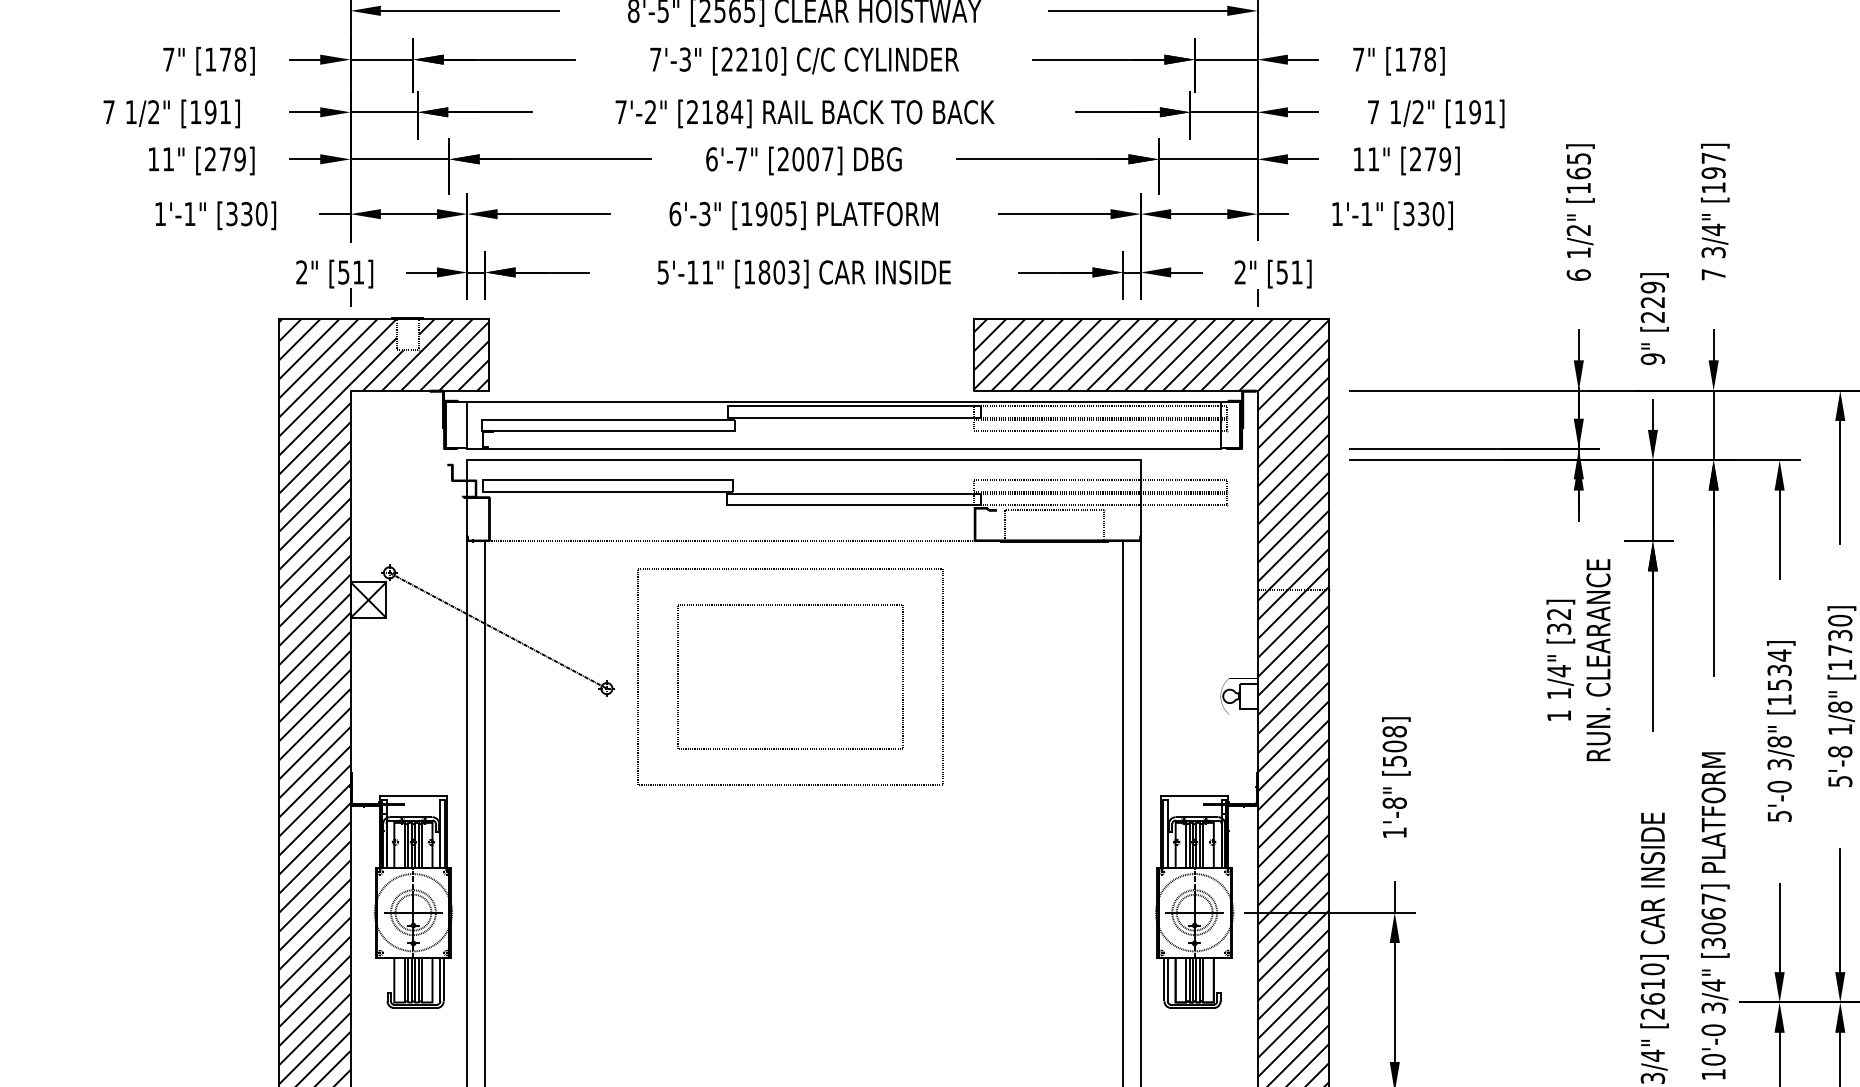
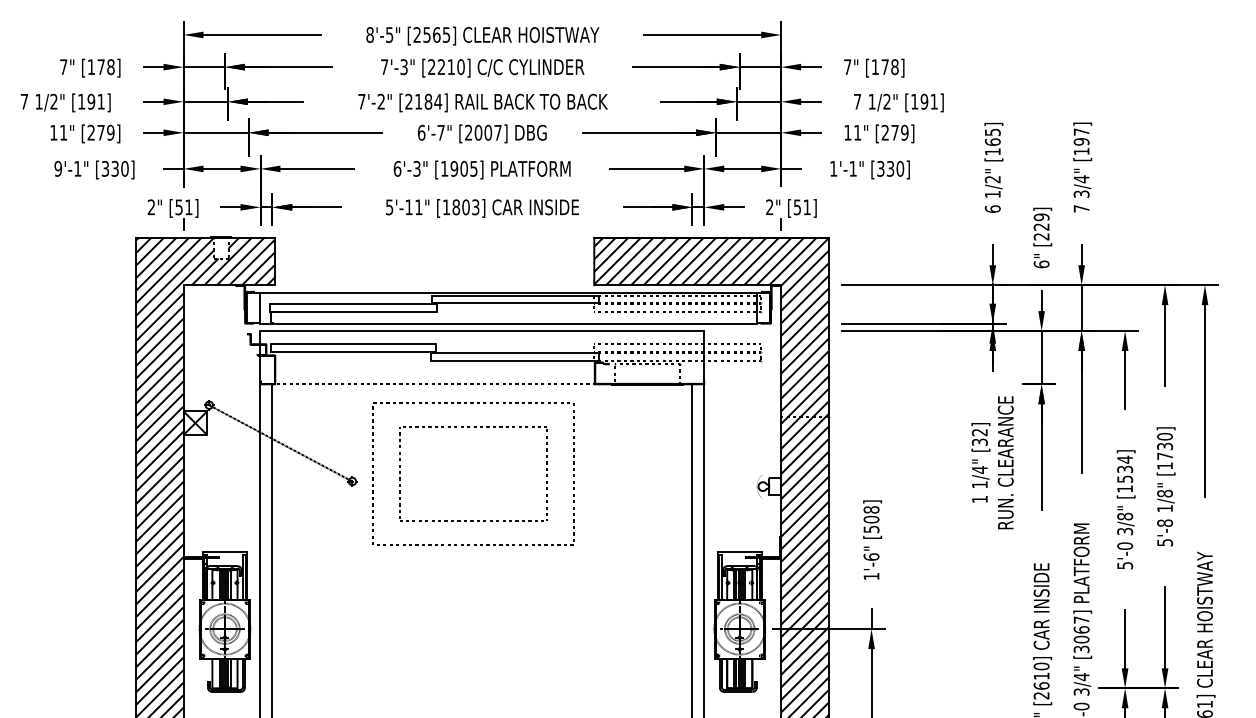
text: (160, 213) -> (58, 168), 1'-1" -> 9'-1"
text: (1652, 359) -> (1041, 264), 9" -> 6"
text: (1394, 802) -> (871, 556), 1'-8" -> 1'-6"

